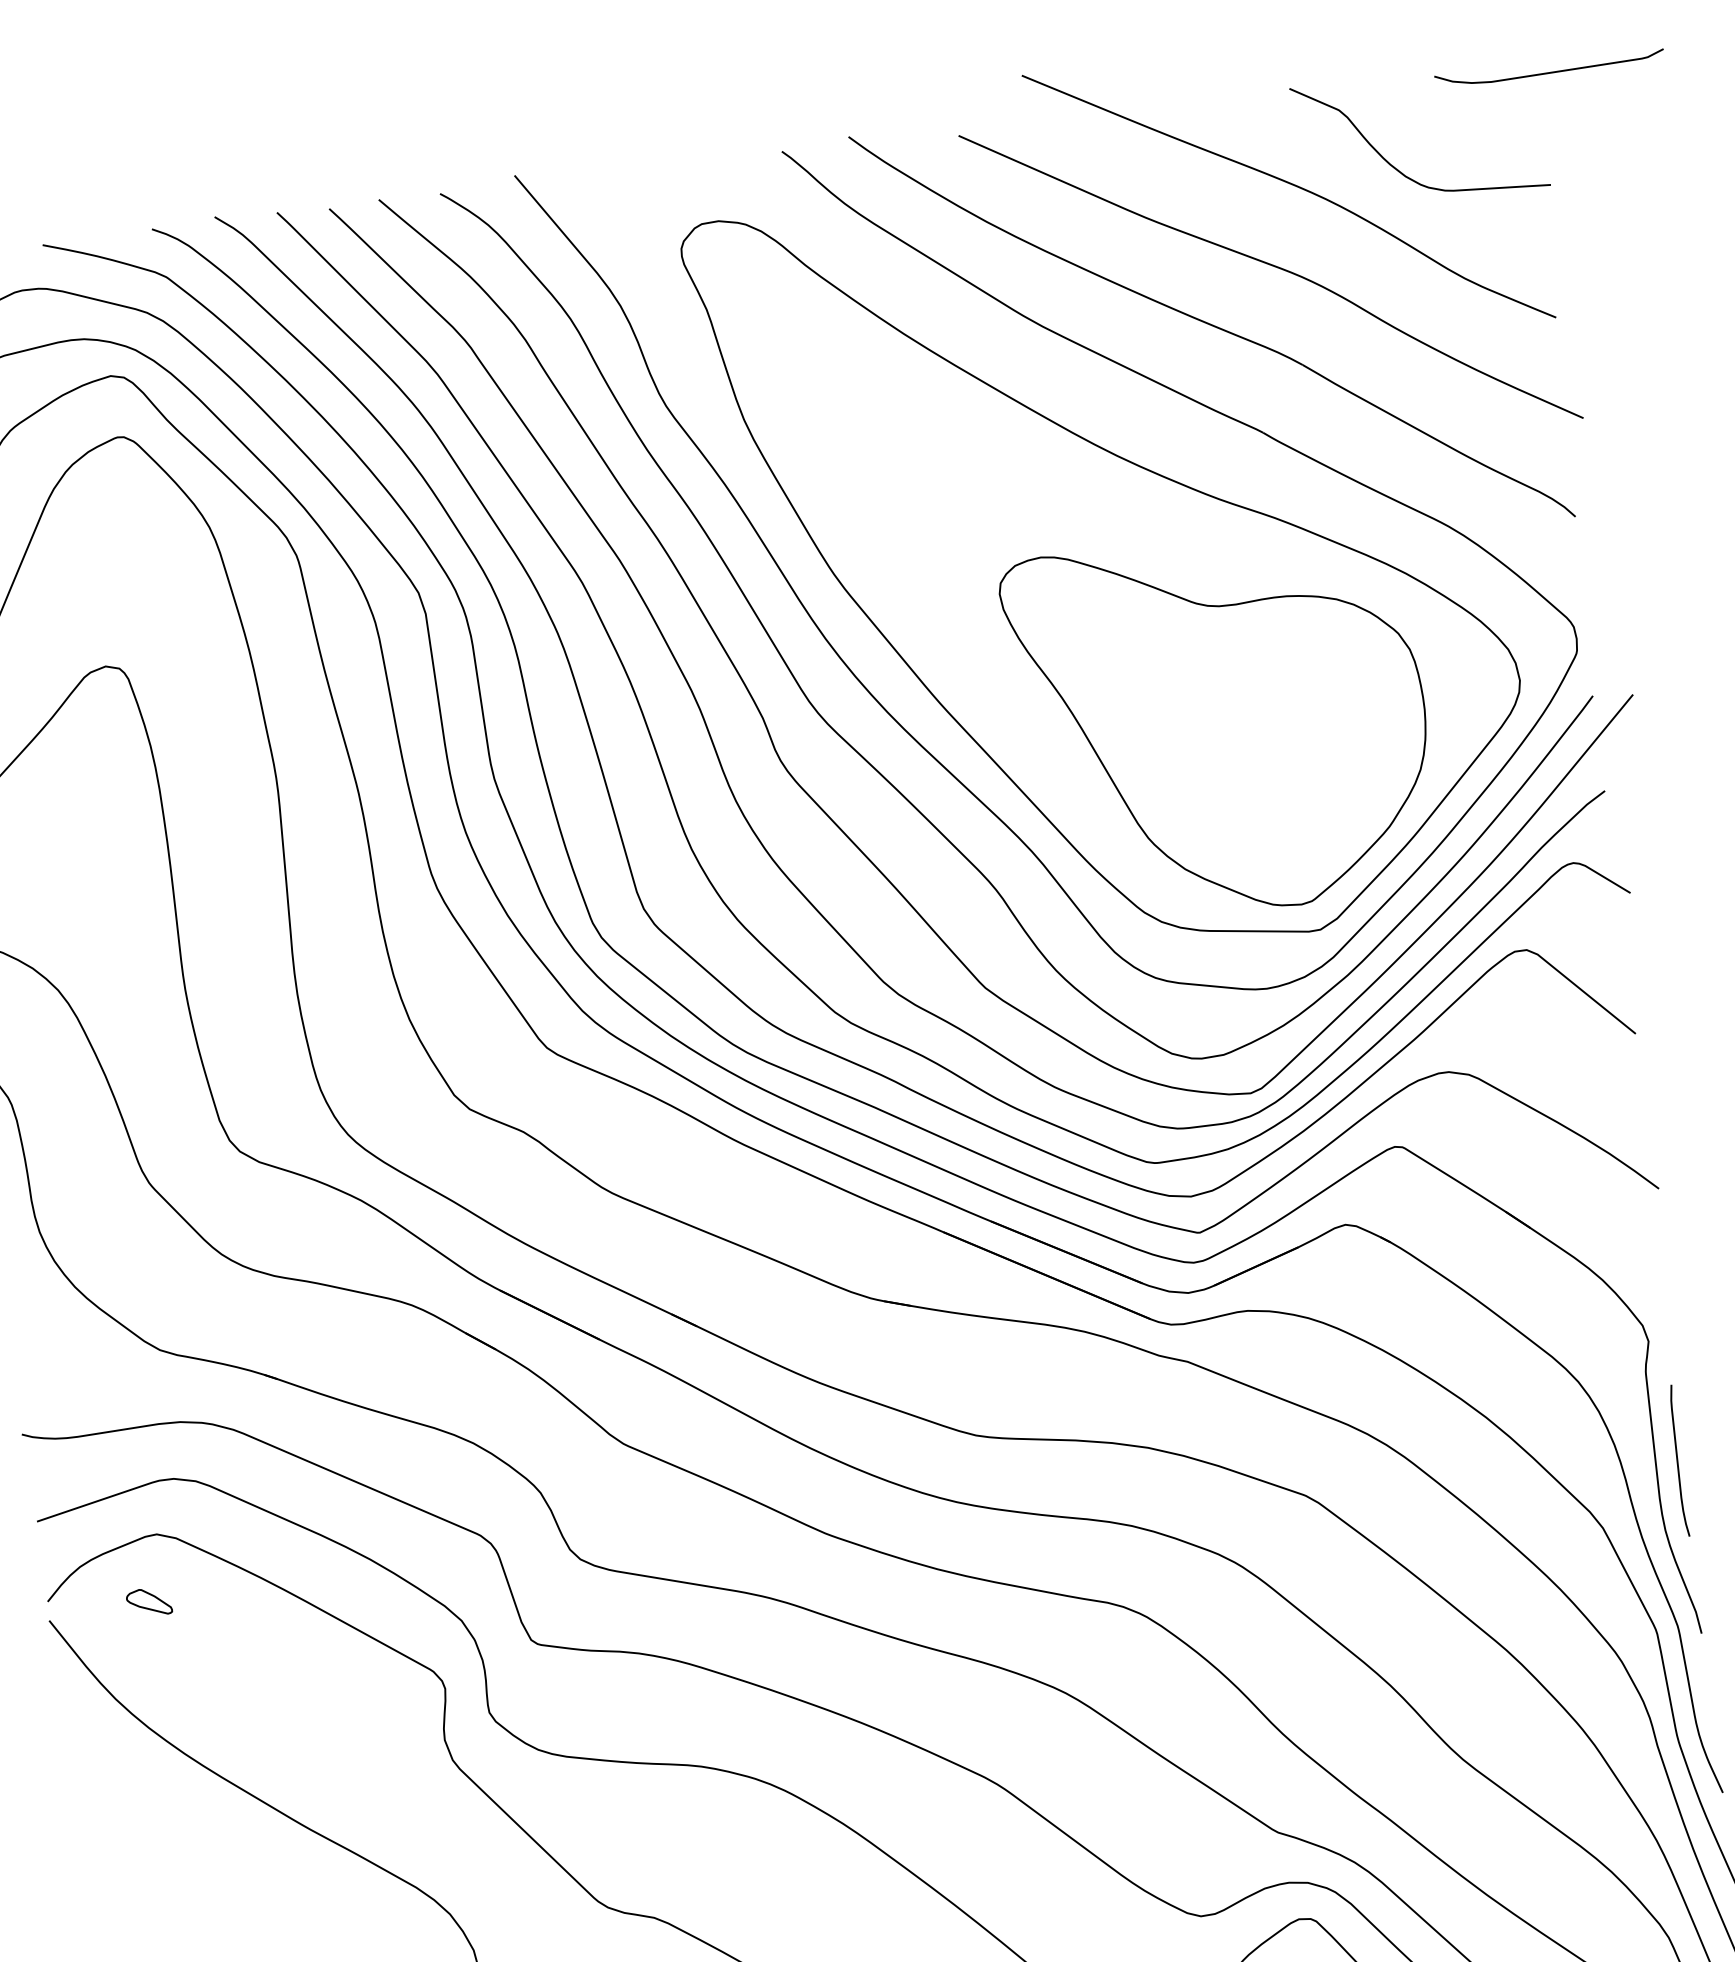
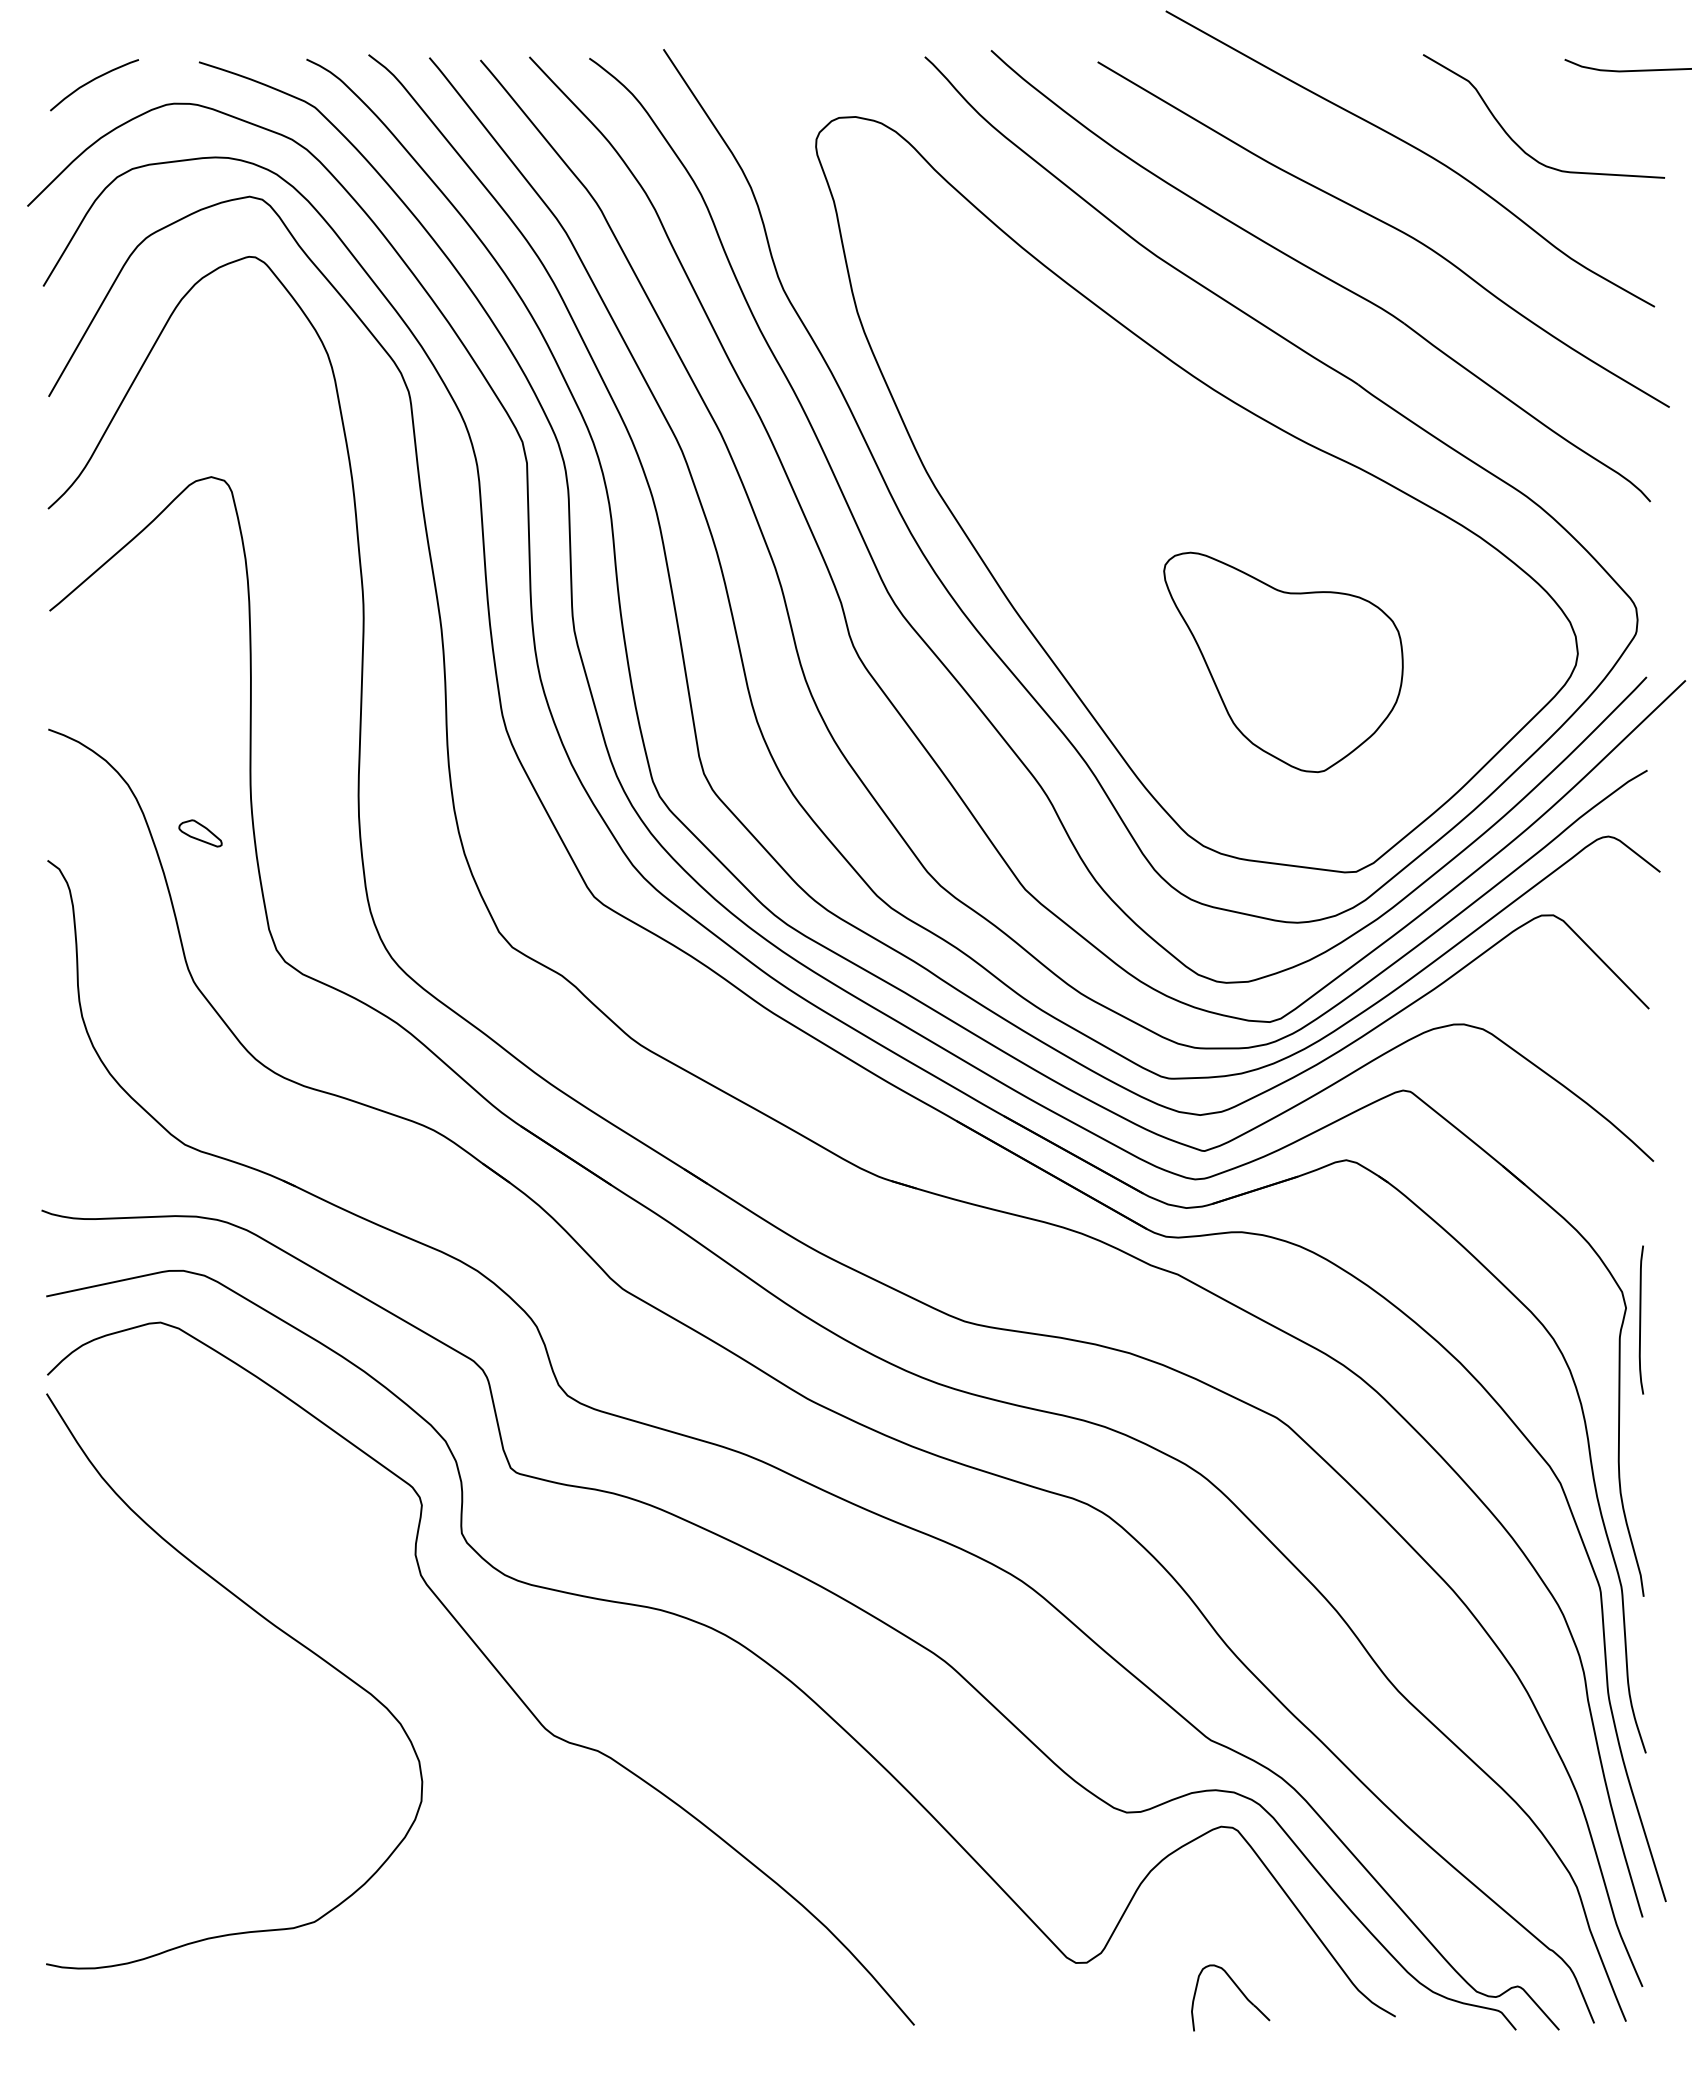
part: (1220, 725) -> (1283, 662), size x0.6
curve: (1678, 1460) -> (1641, 1319), moved
part: (149, 1602) -> (200, 833), moved

